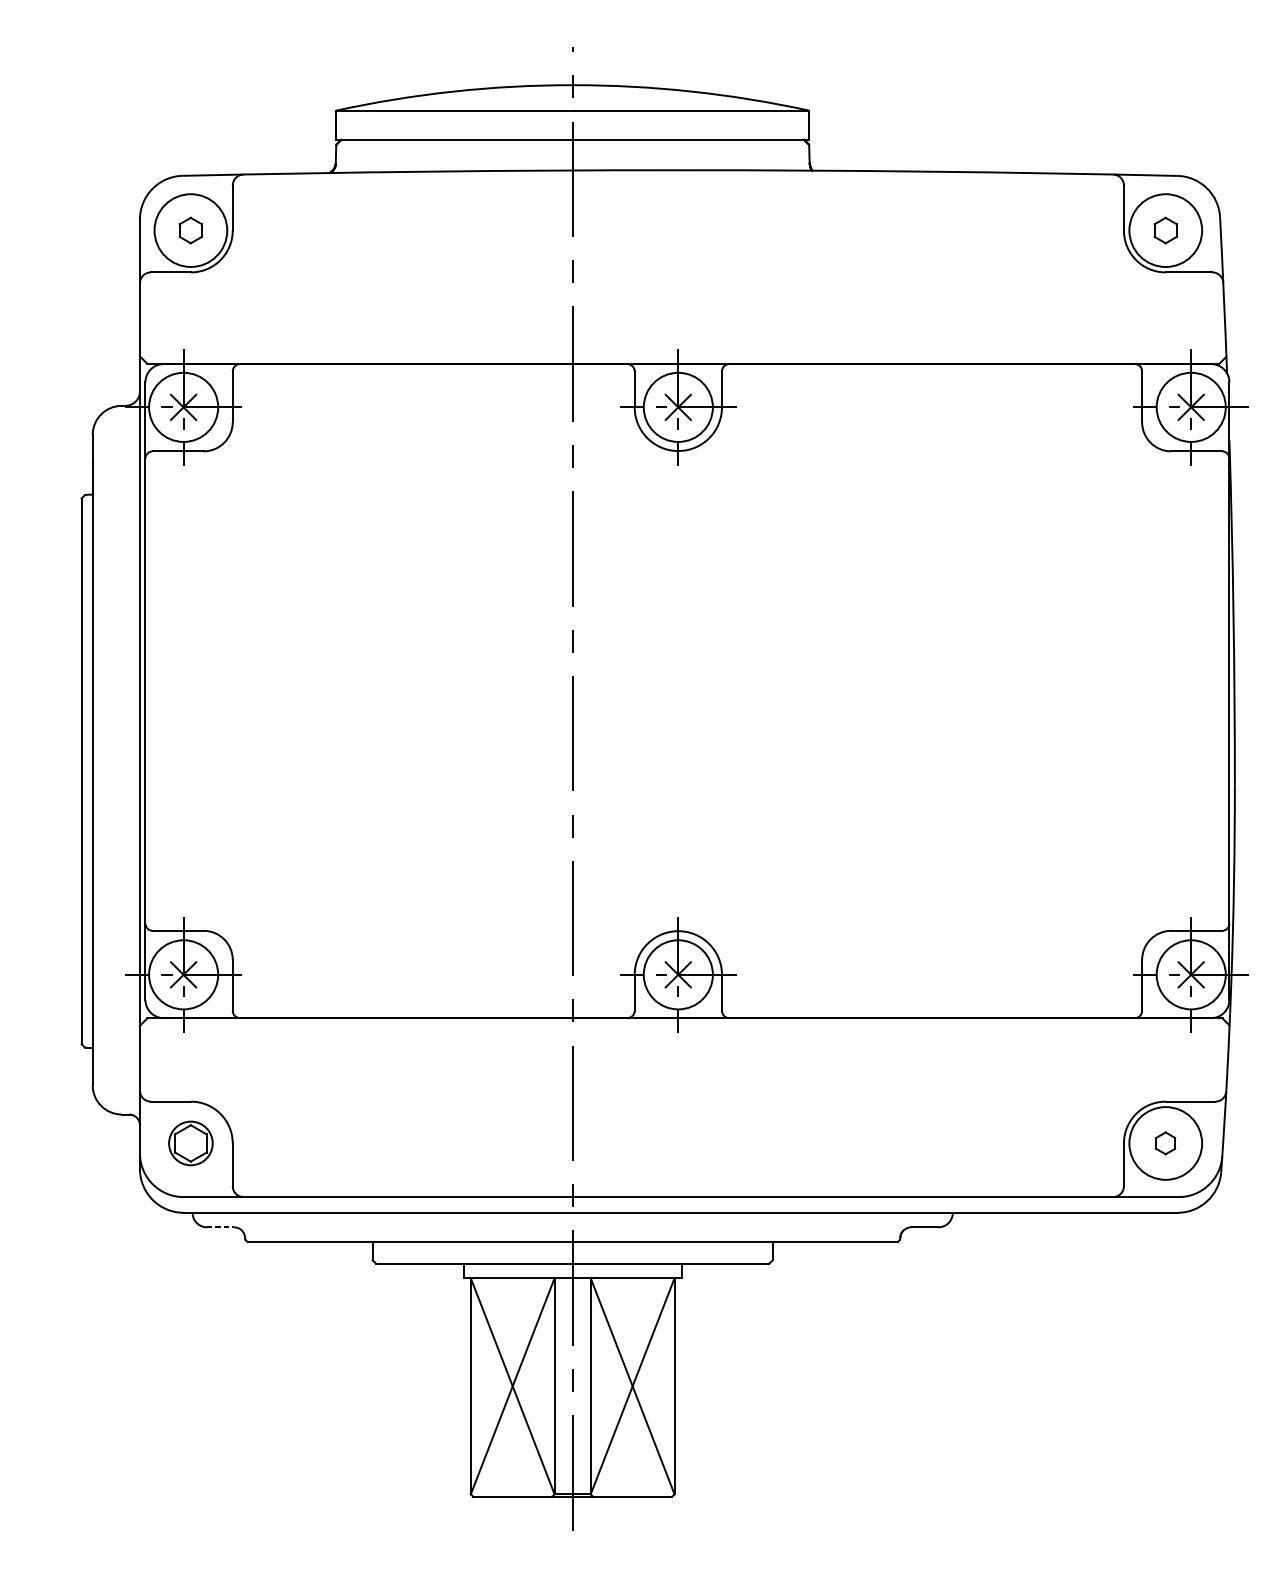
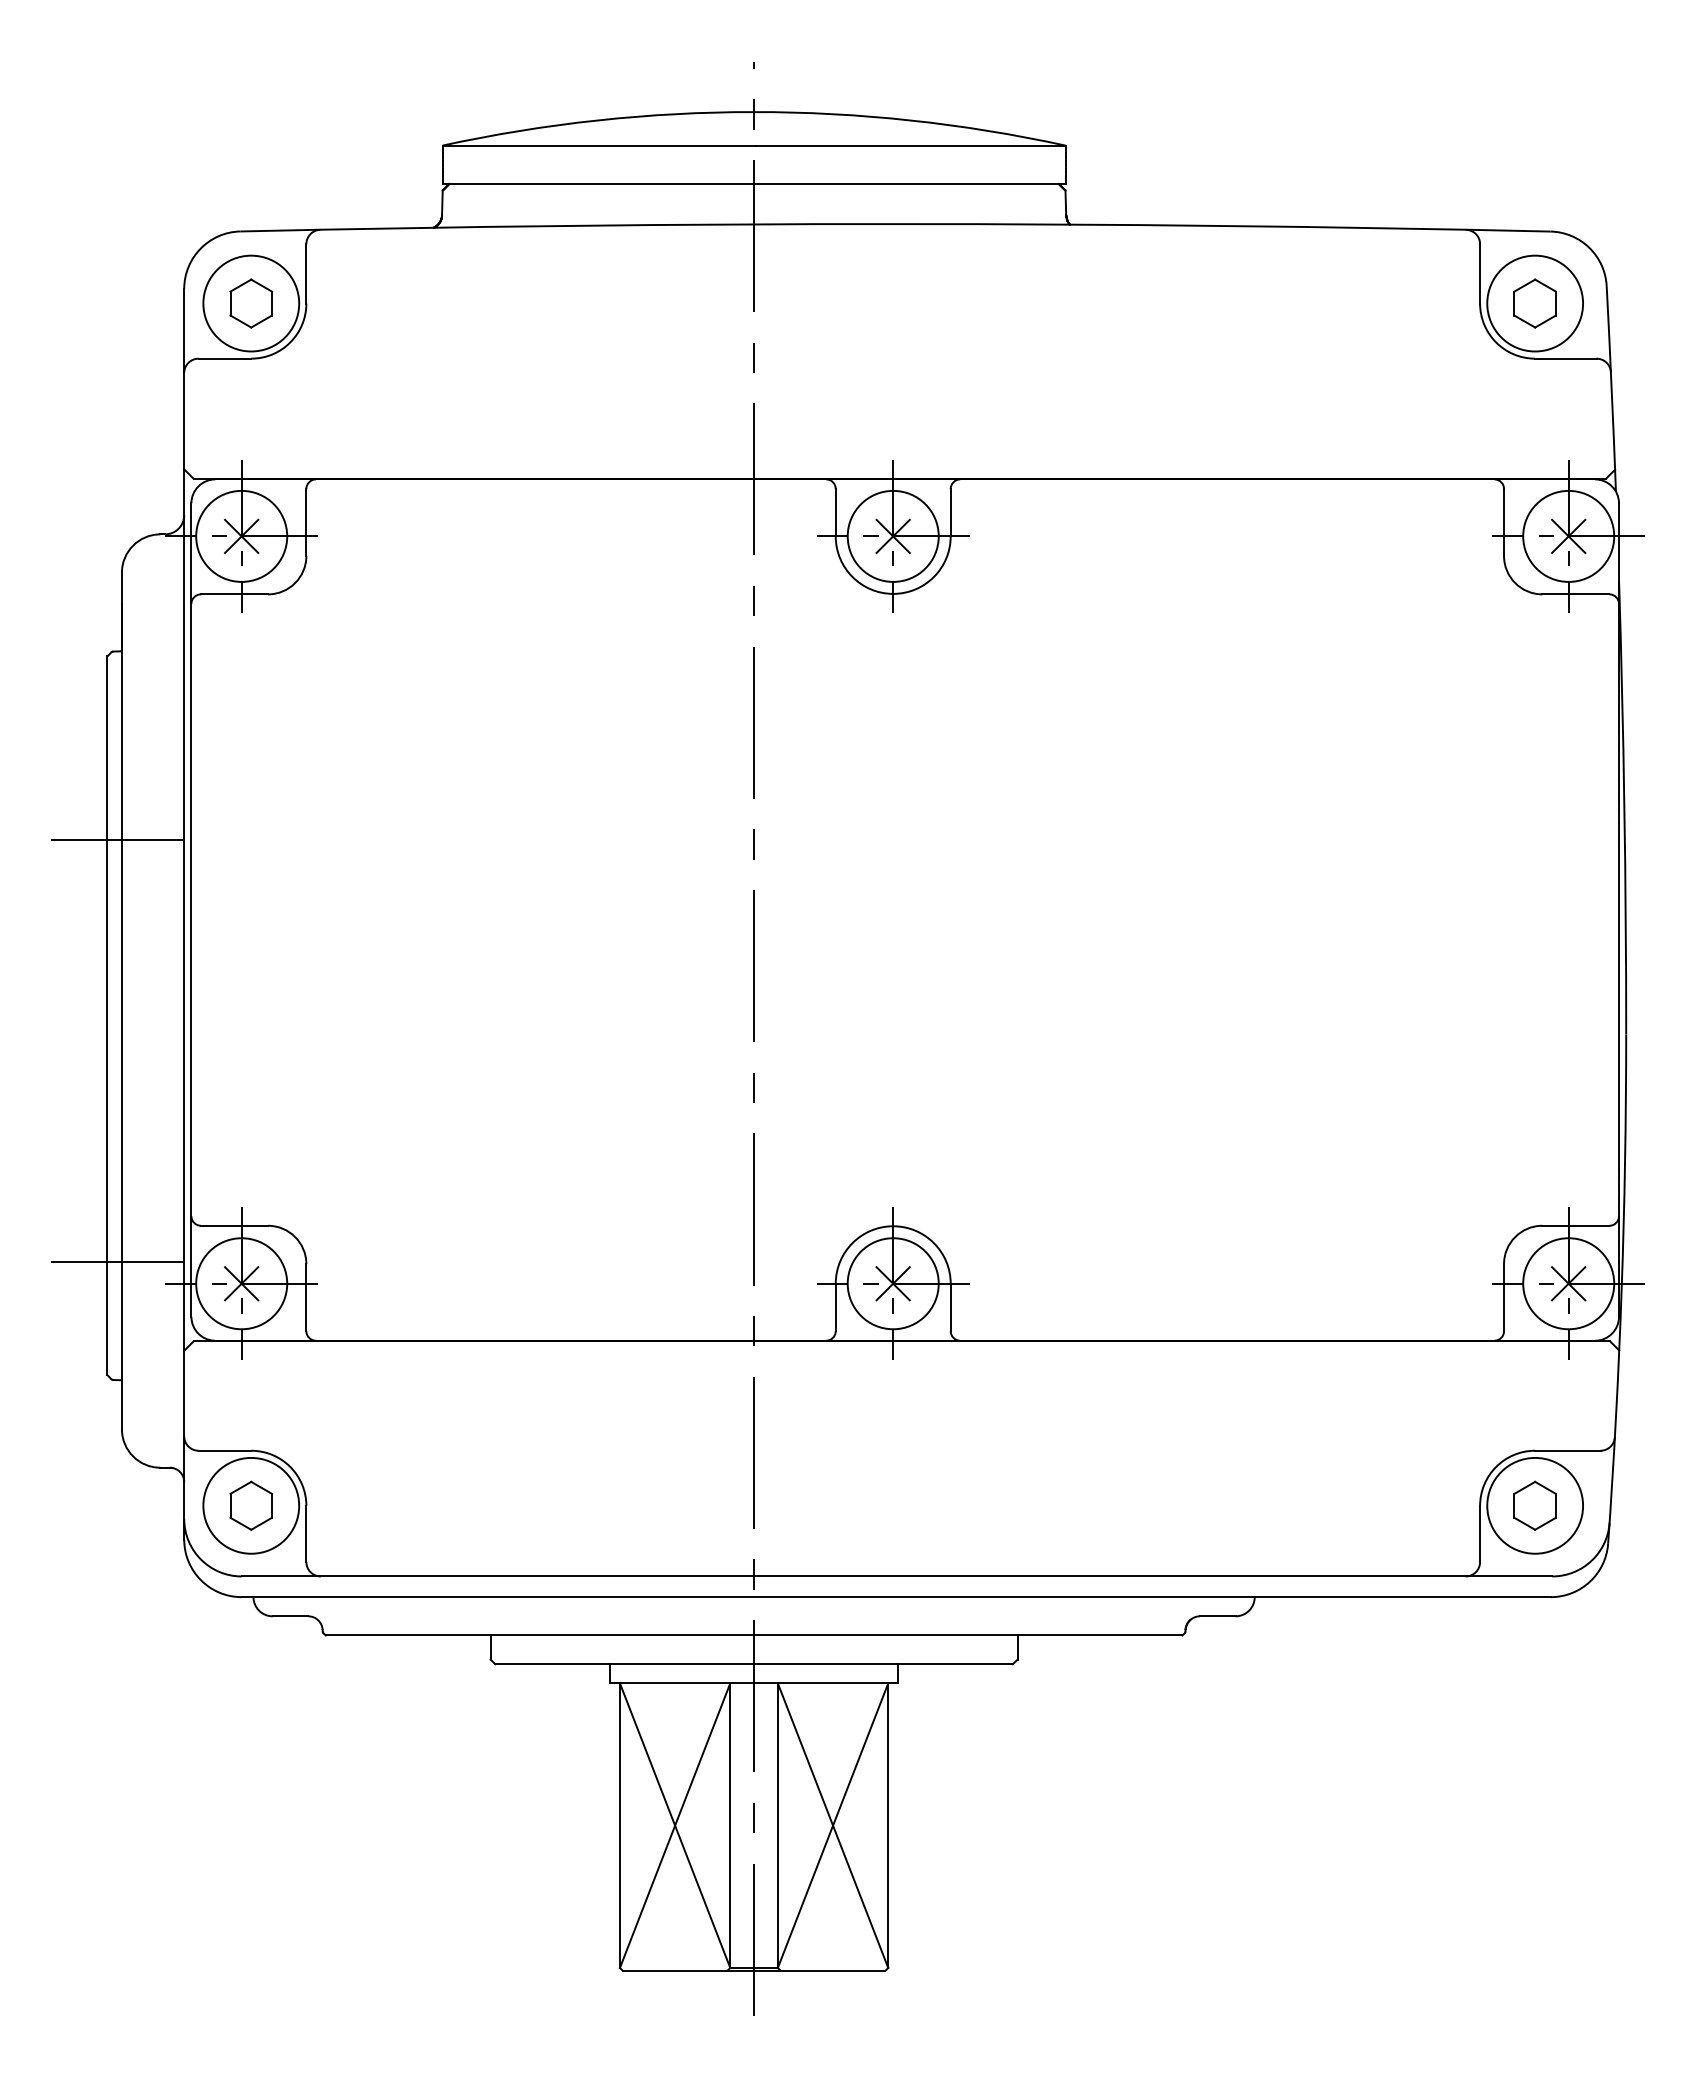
part: (190, 230) -> (250, 303), size x1.43
part: (1165, 230) -> (1534, 303), size x1.43
line: (88, 638) -> (116, 840), added
line: (88, 957) -> (116, 1261), added
circle: (191, 1143) -> (251, 1505), size x1.67
part: (1165, 1143) -> (1534, 1505), size x1.67
line: (220, 1227) -> (290, 1616), dashed -> solid

